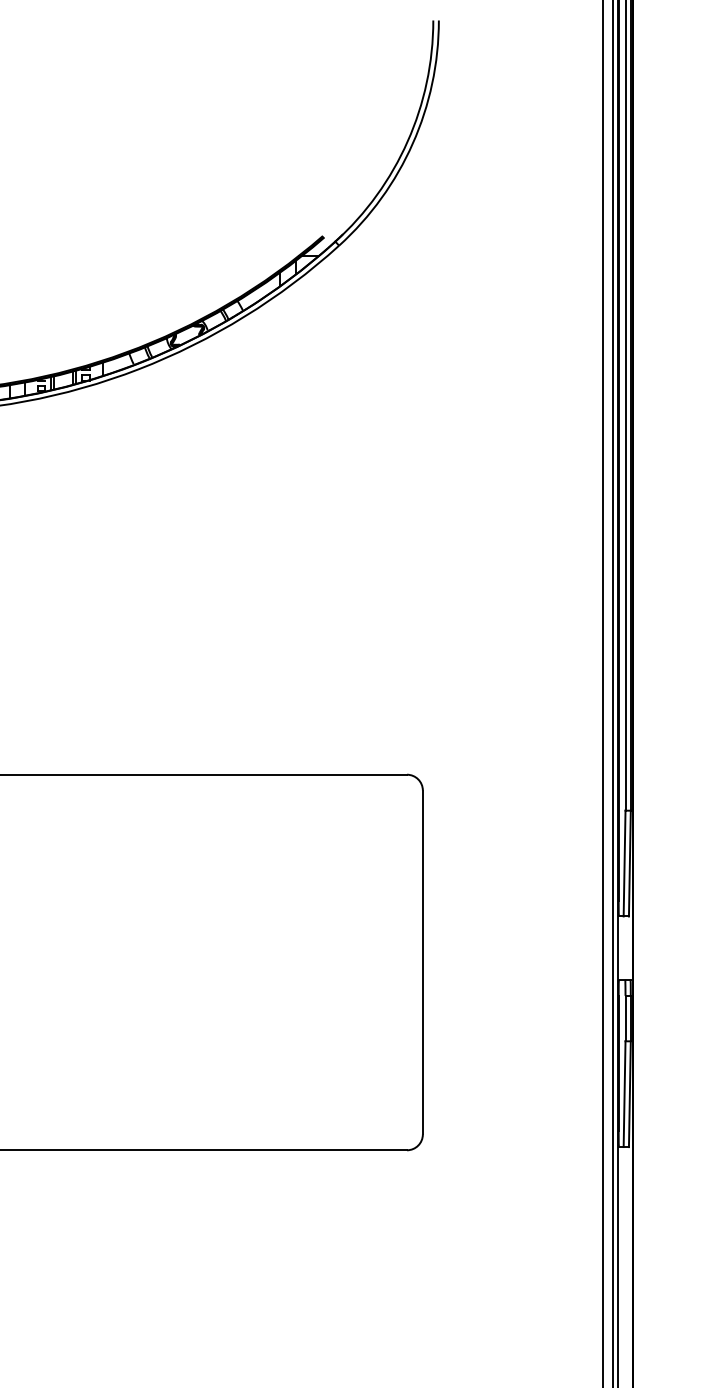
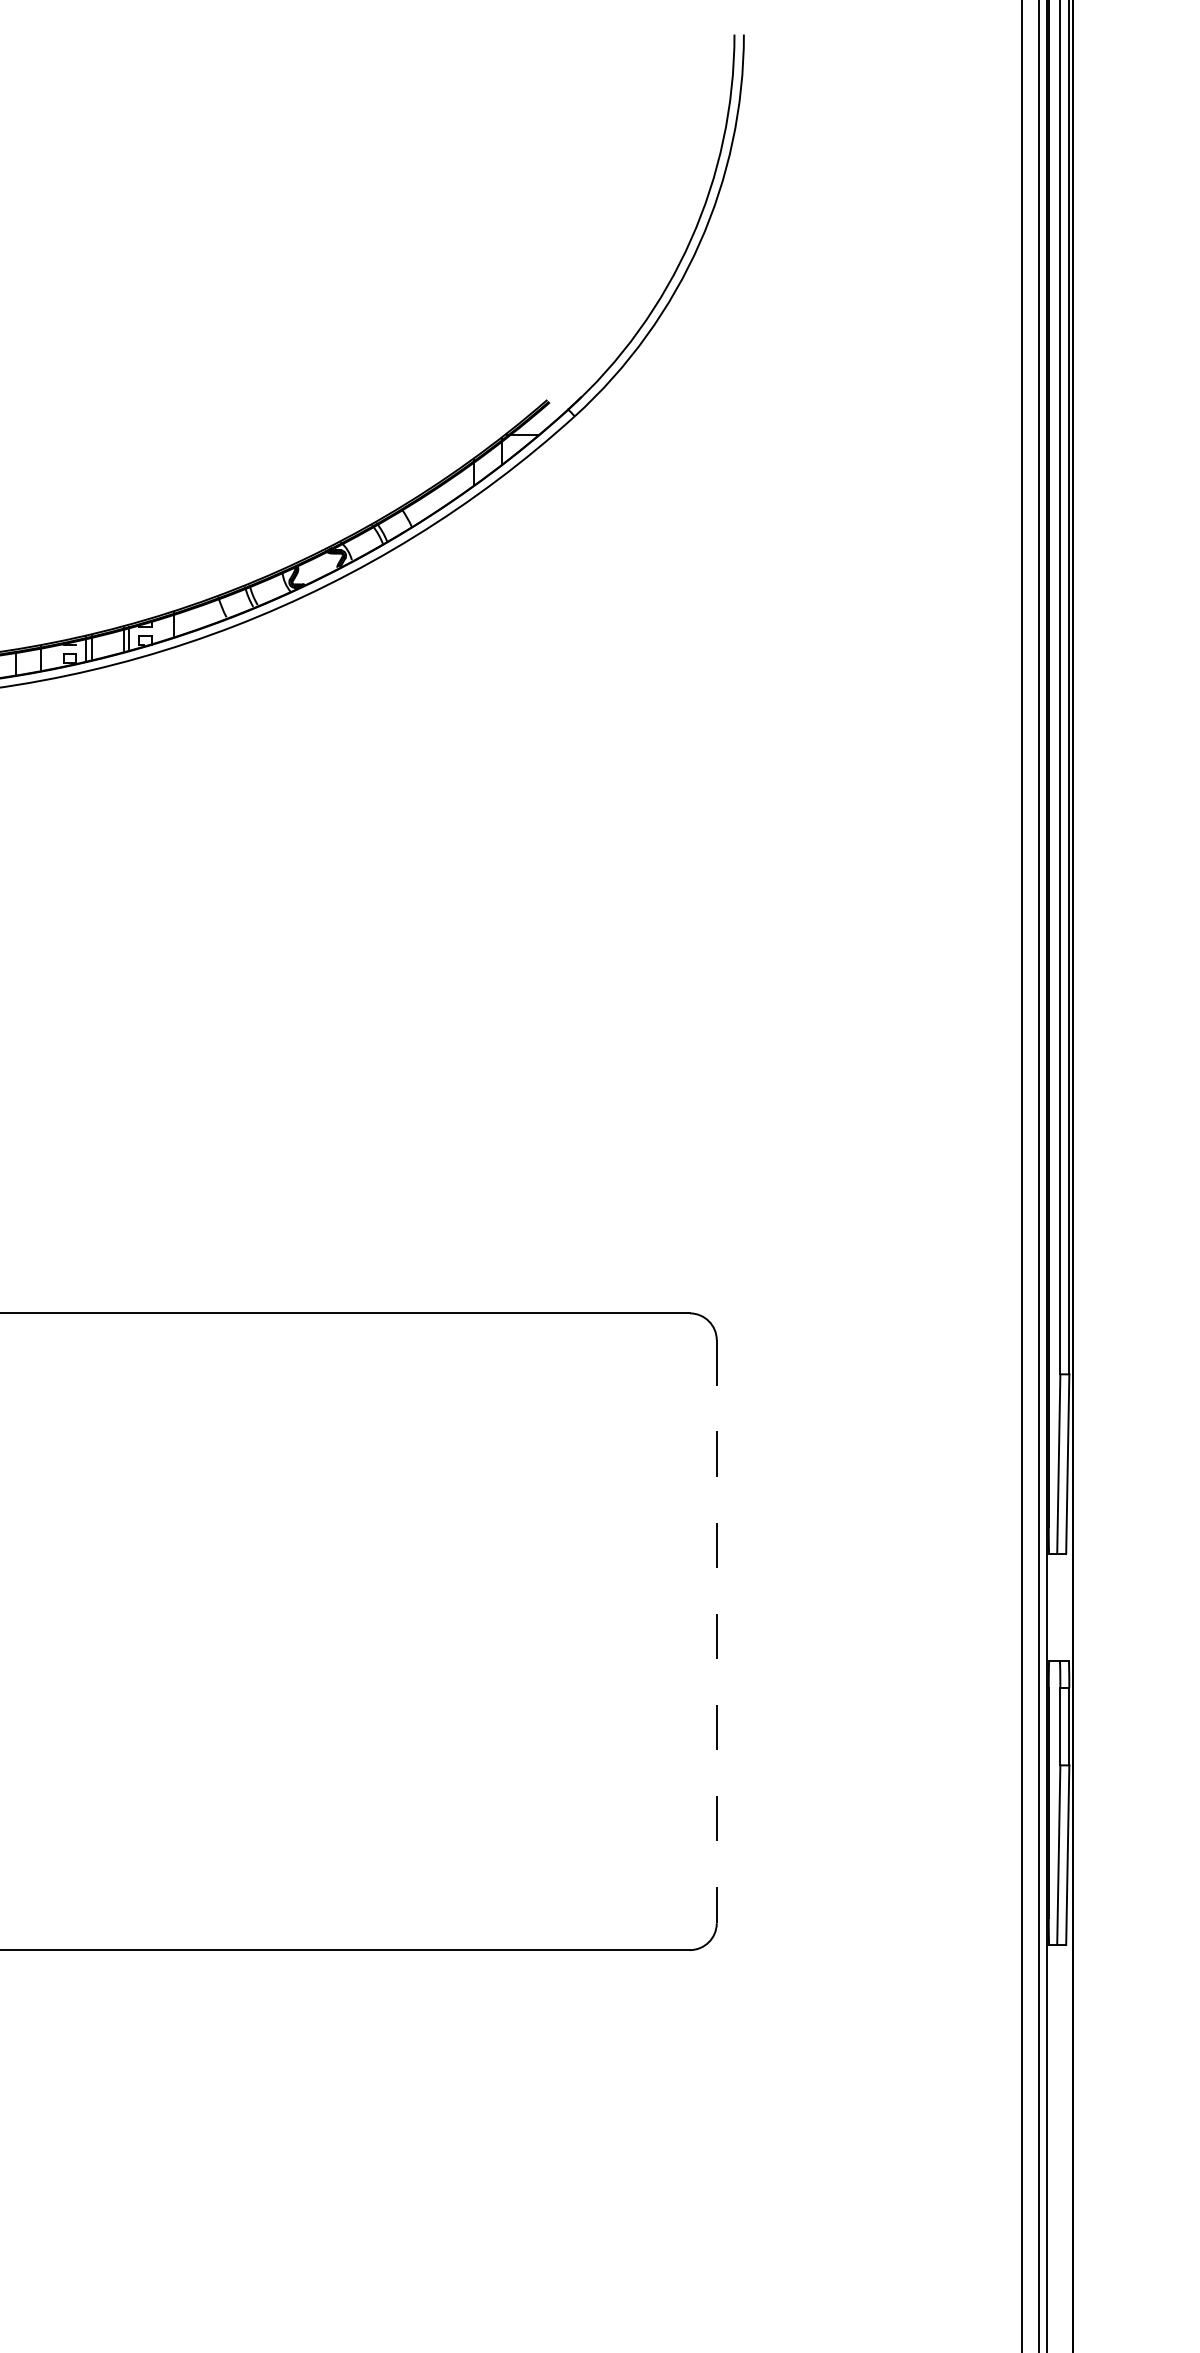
line: (422, 962) -> (716, 1631), solid -> dashed

